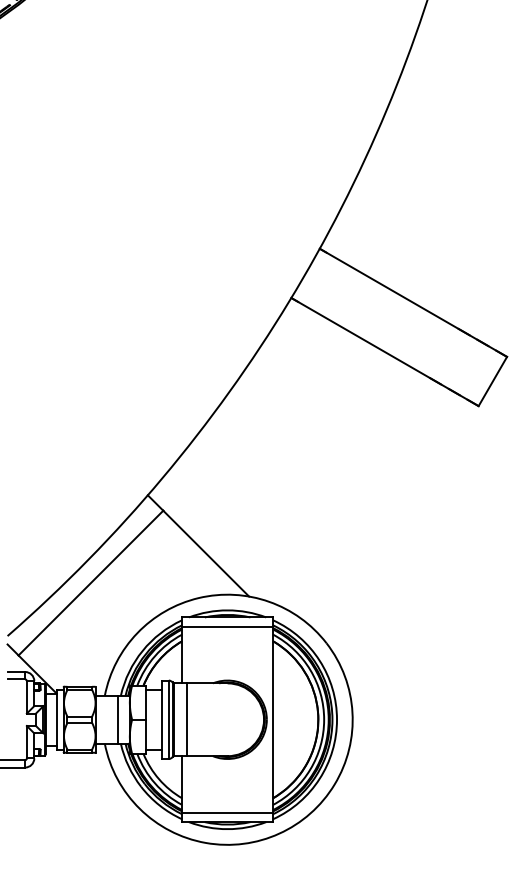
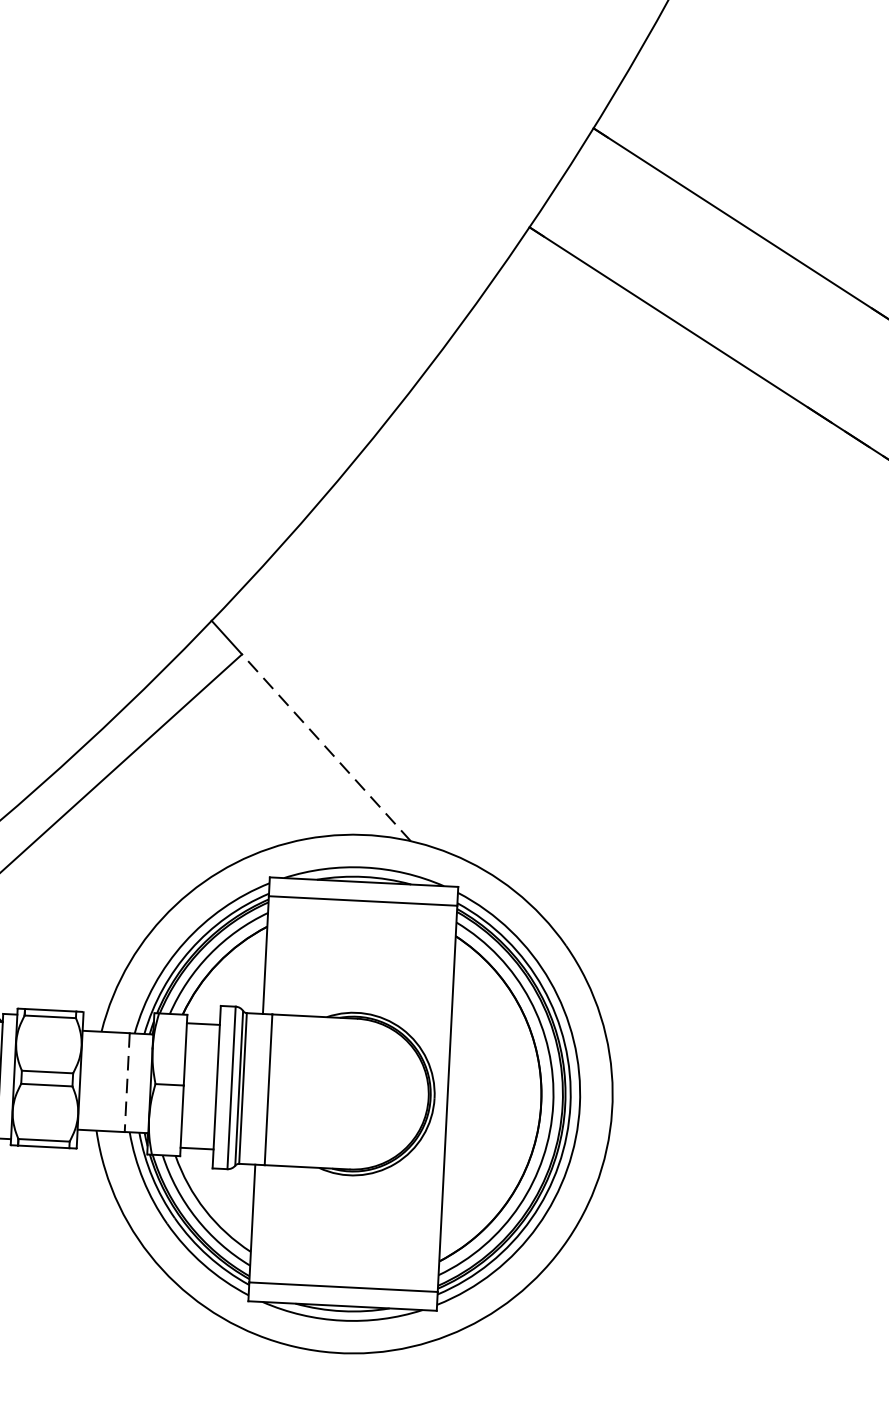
line: (206, 553) -> (327, 747), solid -> dashed
line: (118, 719) -> (127, 1082), solid -> dashed

